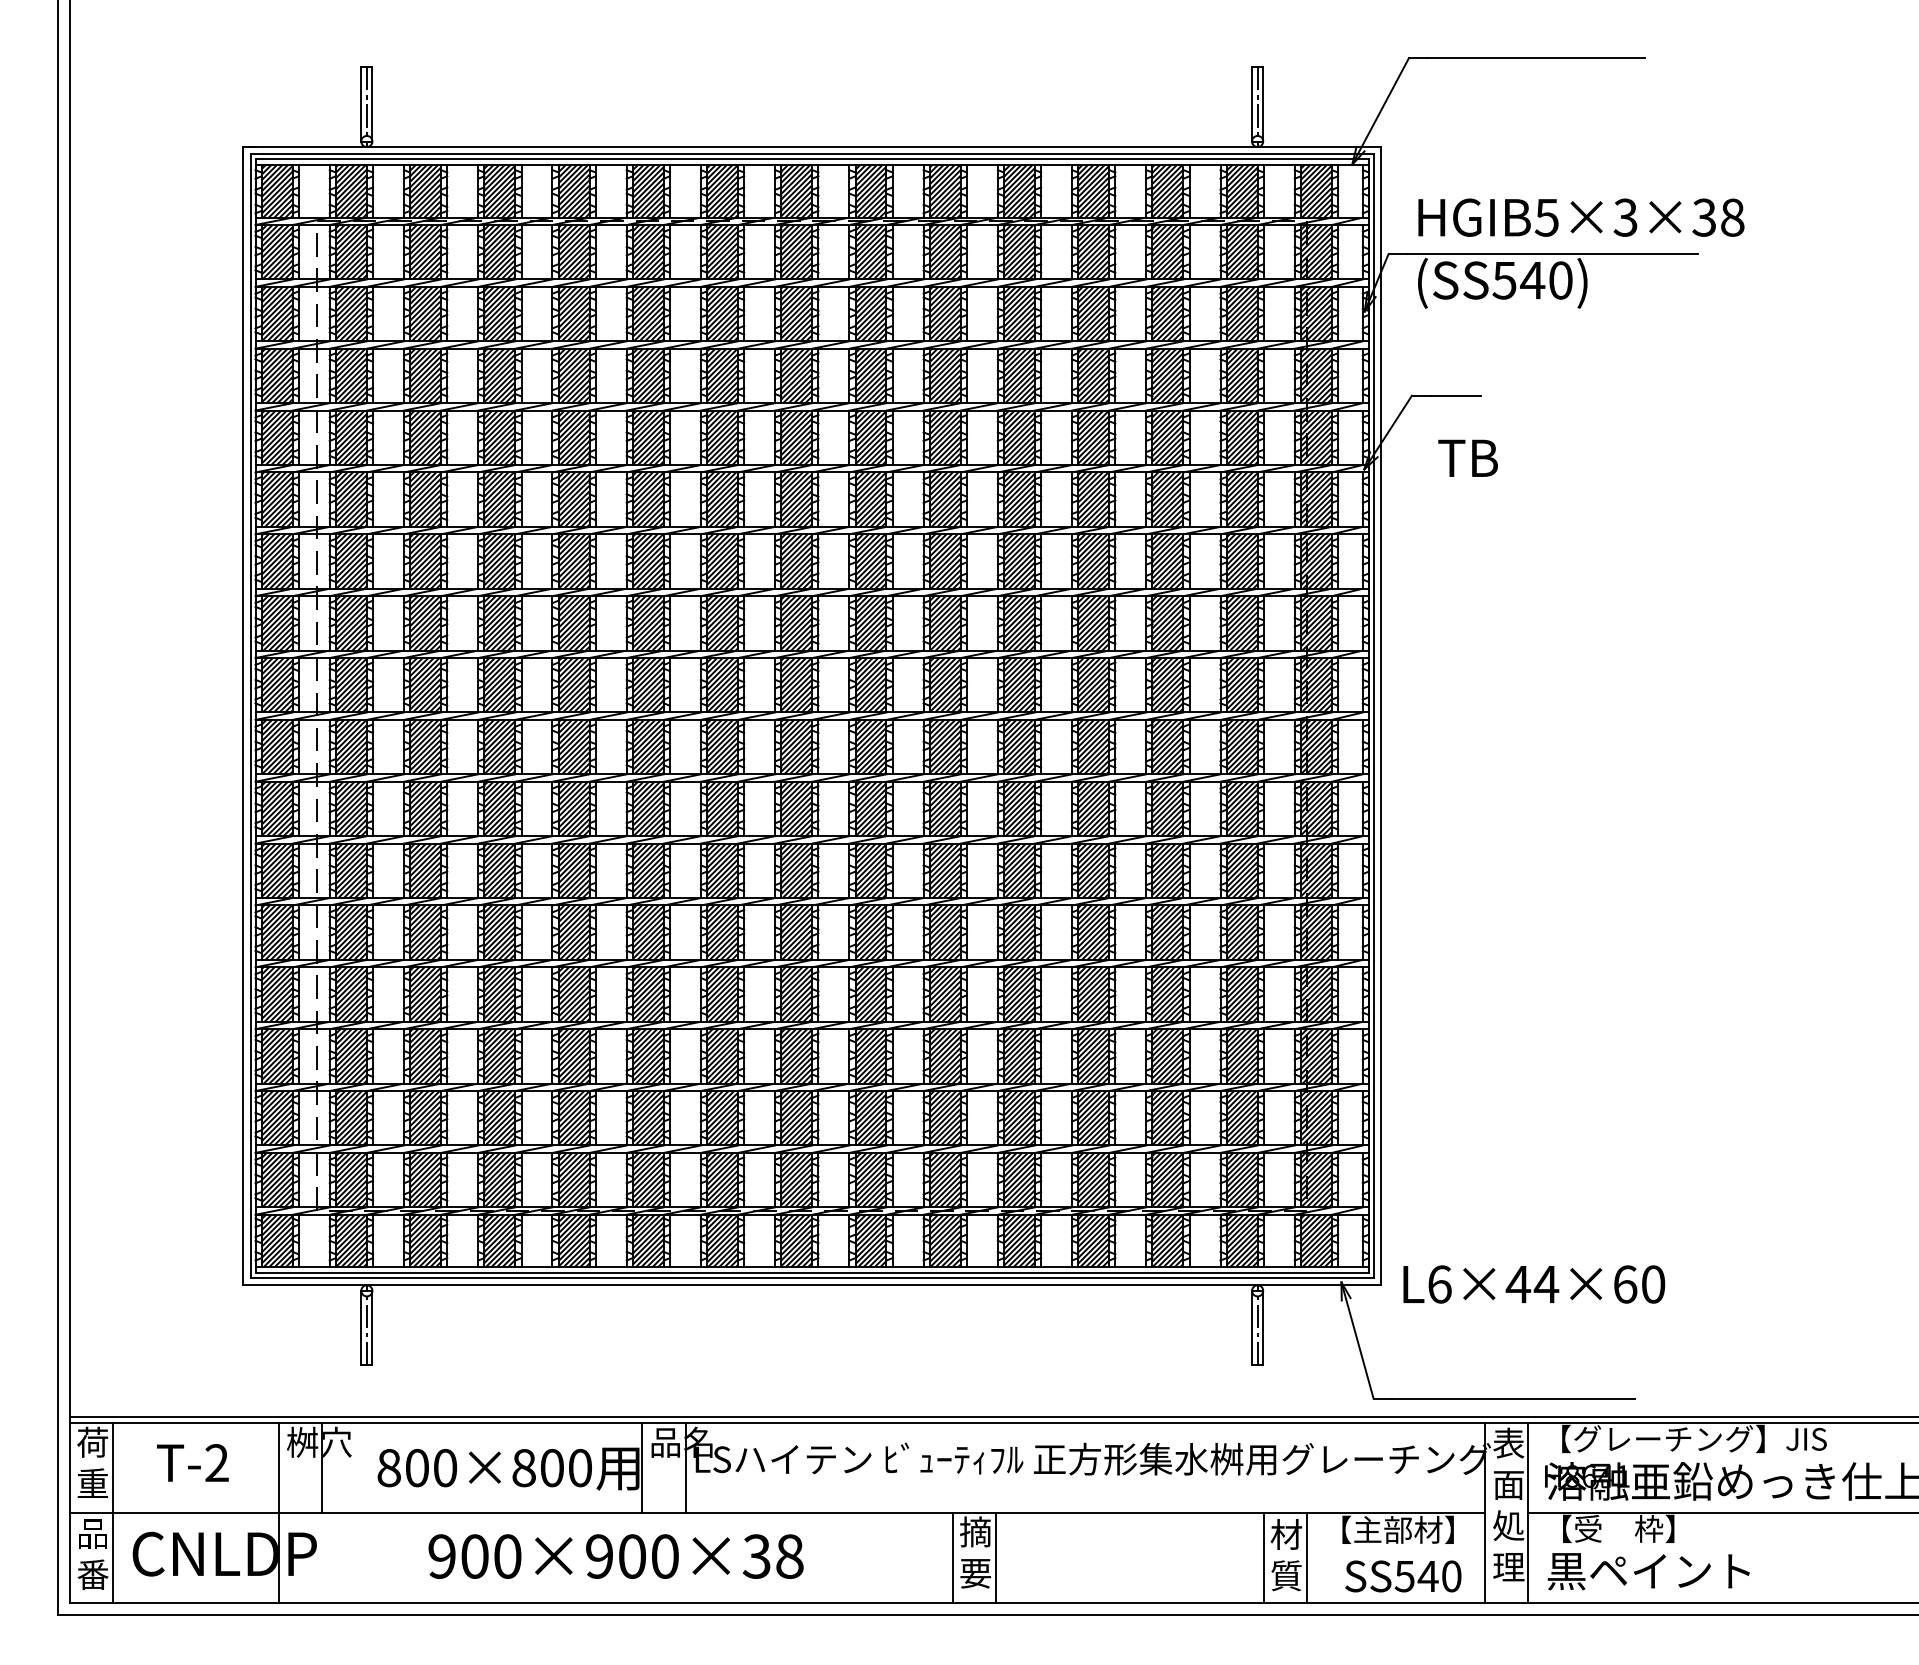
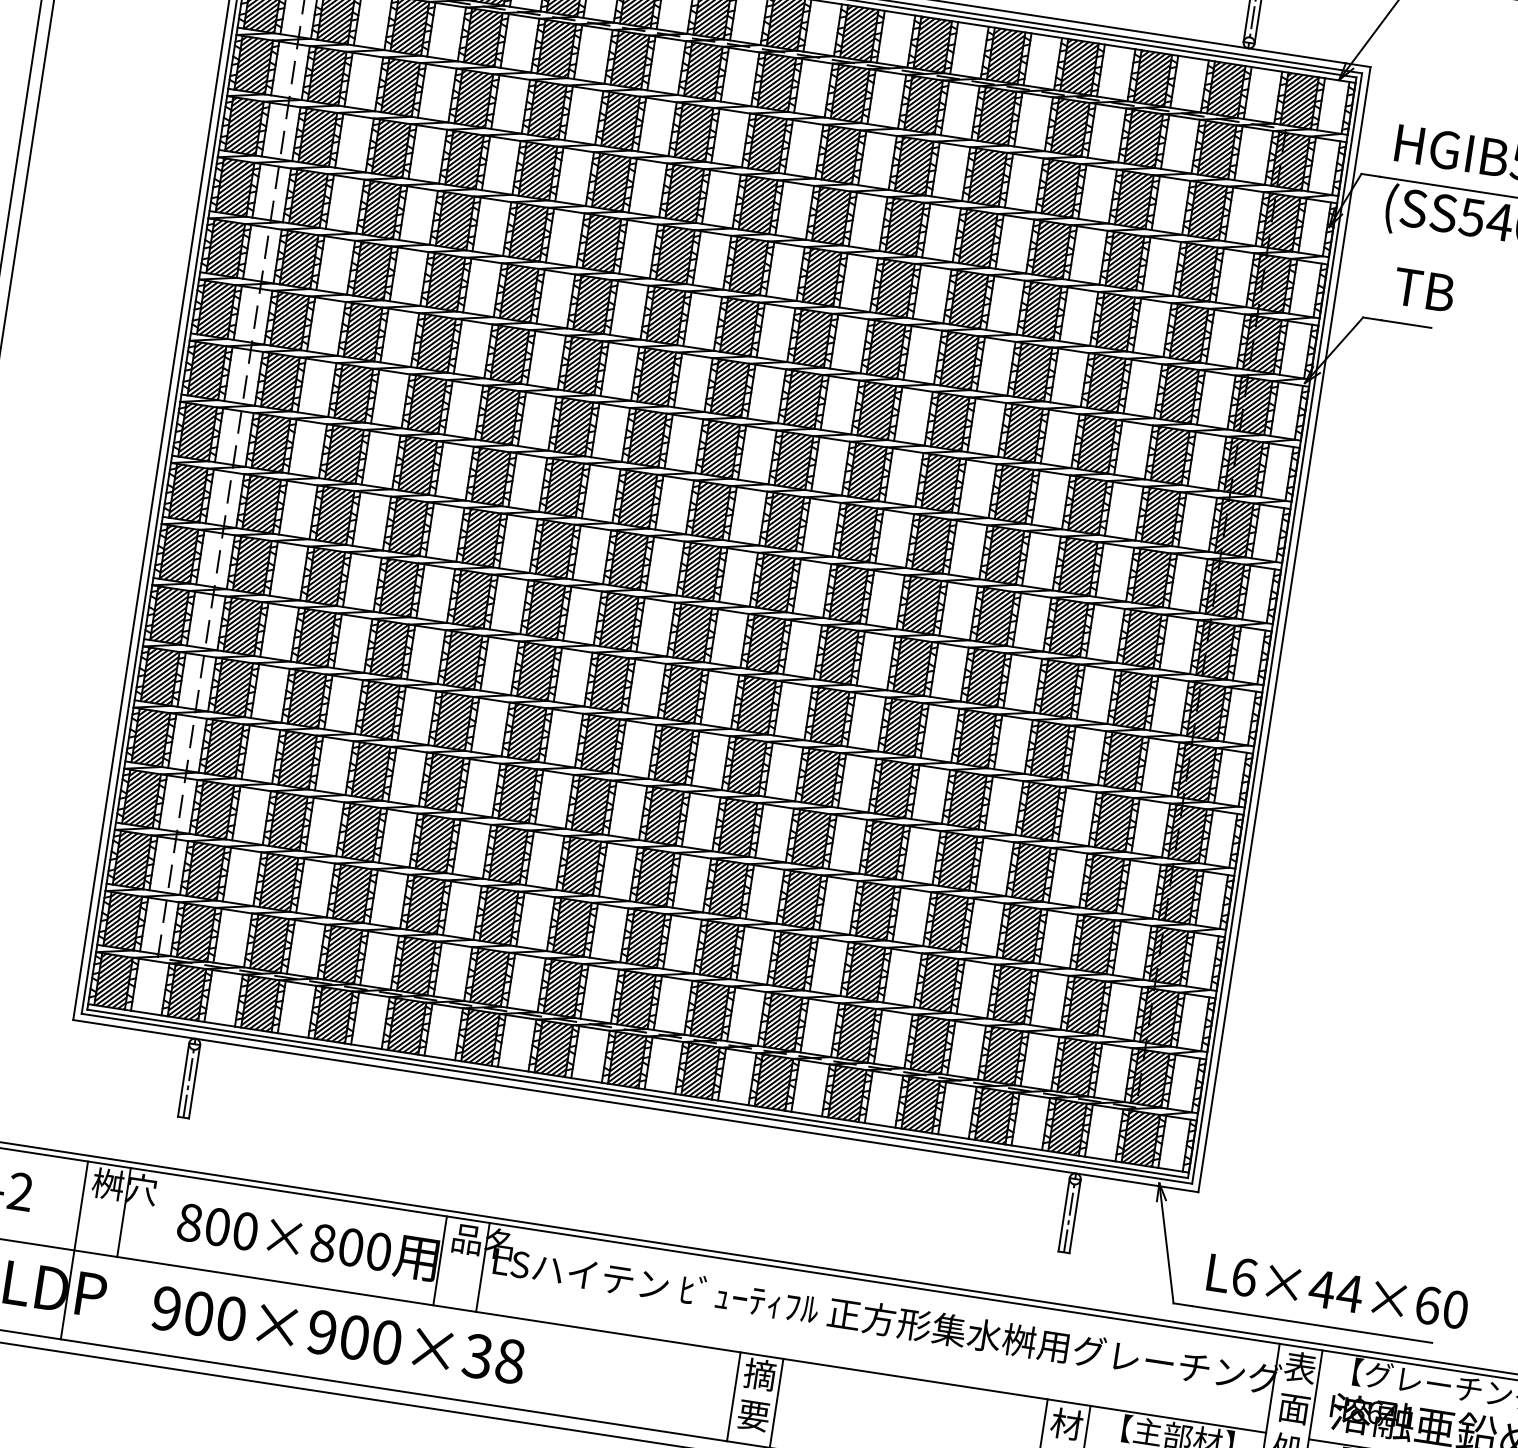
text: (1467, 457) -> (1423, 289), moved
text: (1534, 1284) -> (1338, 1291), moved
text: (615, 1556) -> (338, 1334), moved

